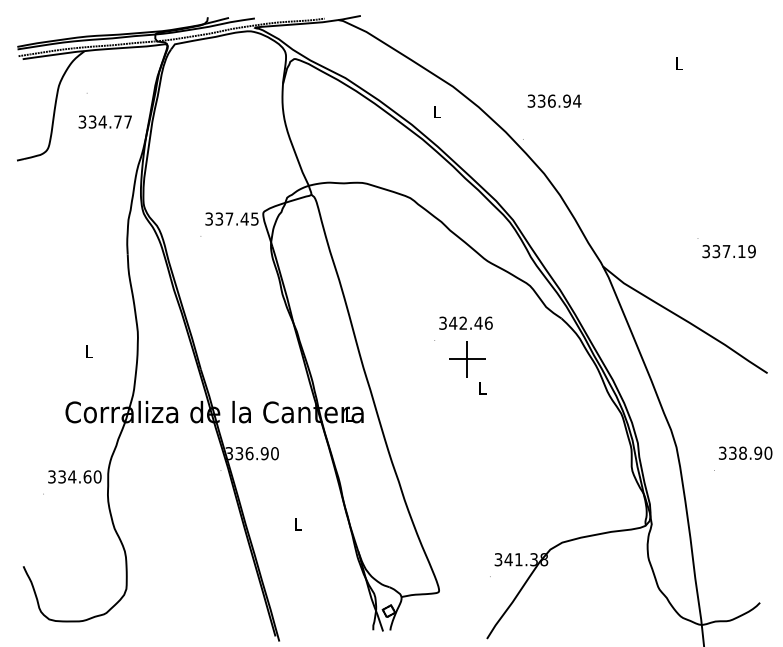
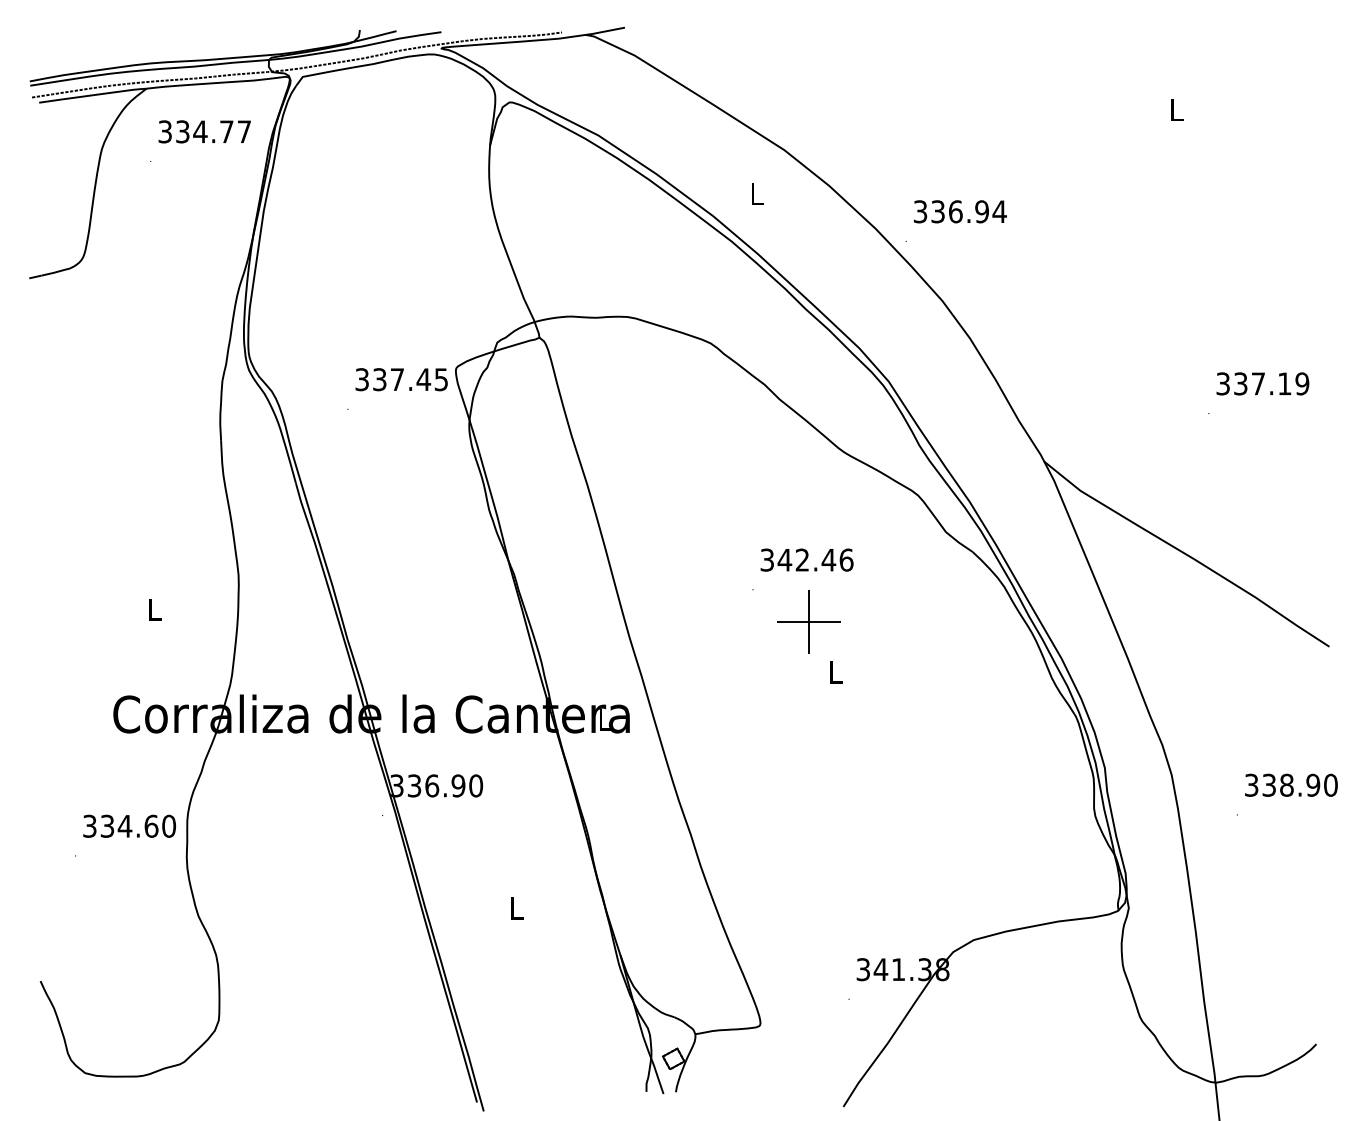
text: (554, 100) -> (960, 210), moved
text: (104, 121) -> (203, 130), moved
text: (728, 251) -> (1261, 383), moved

